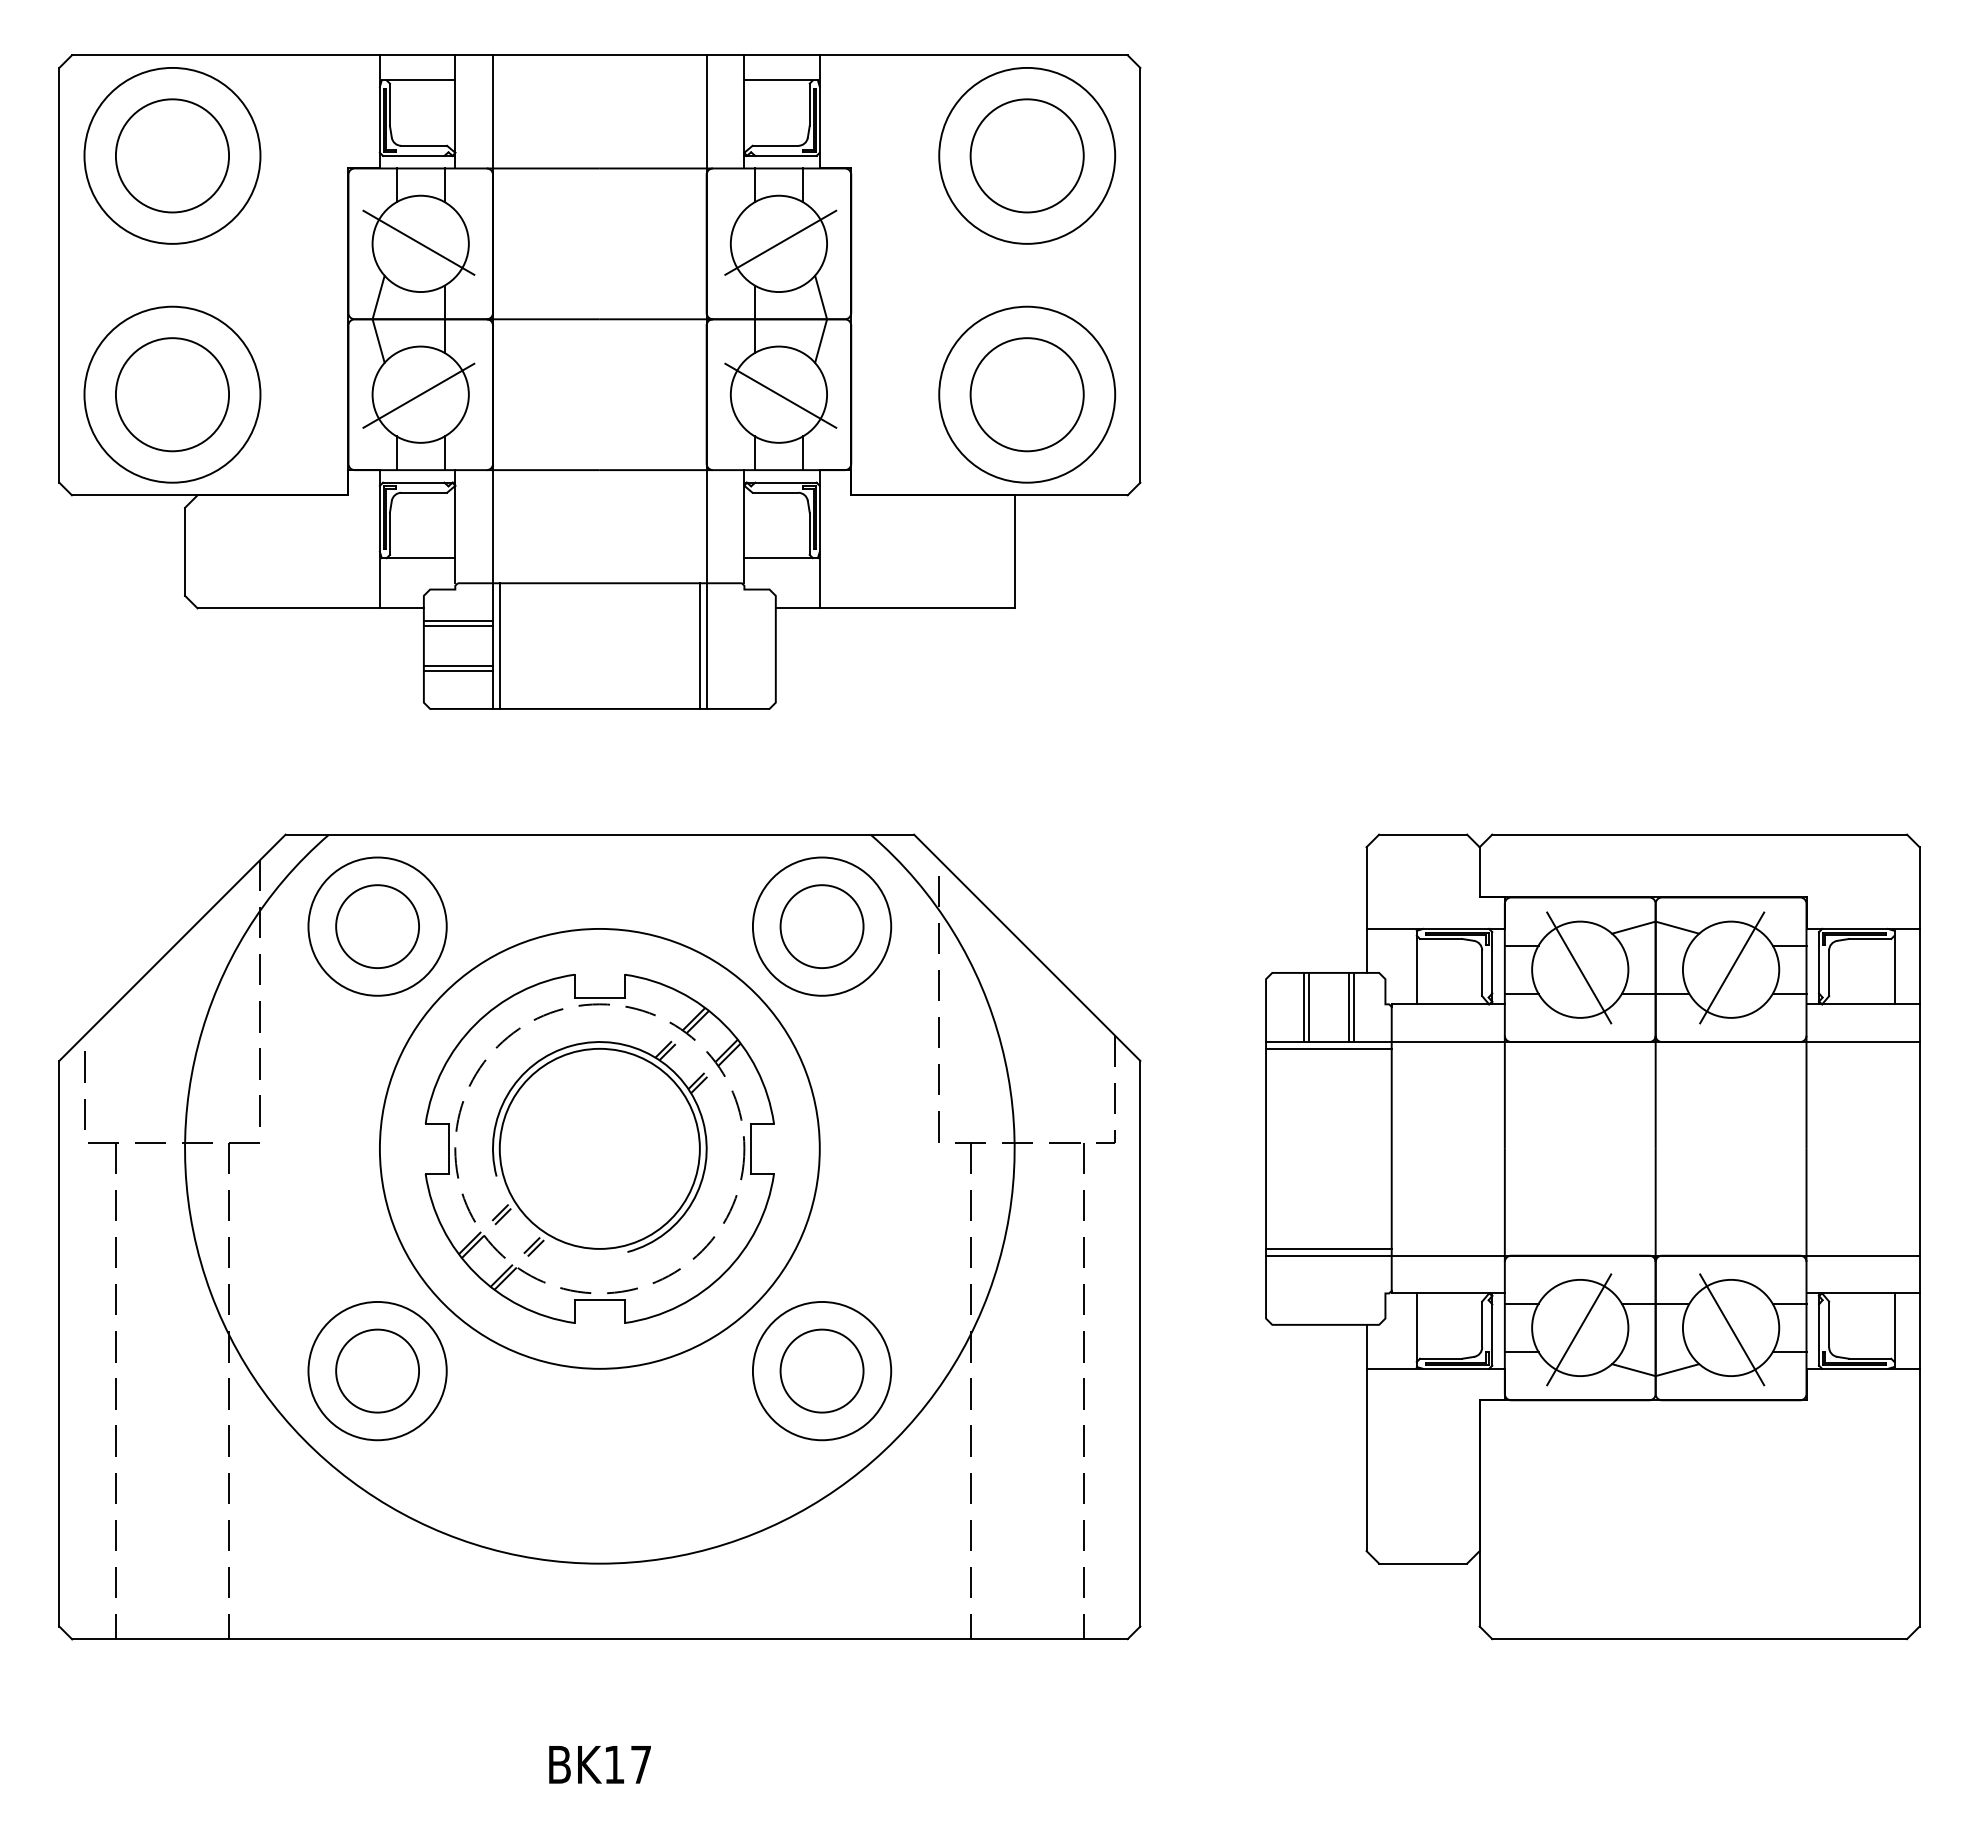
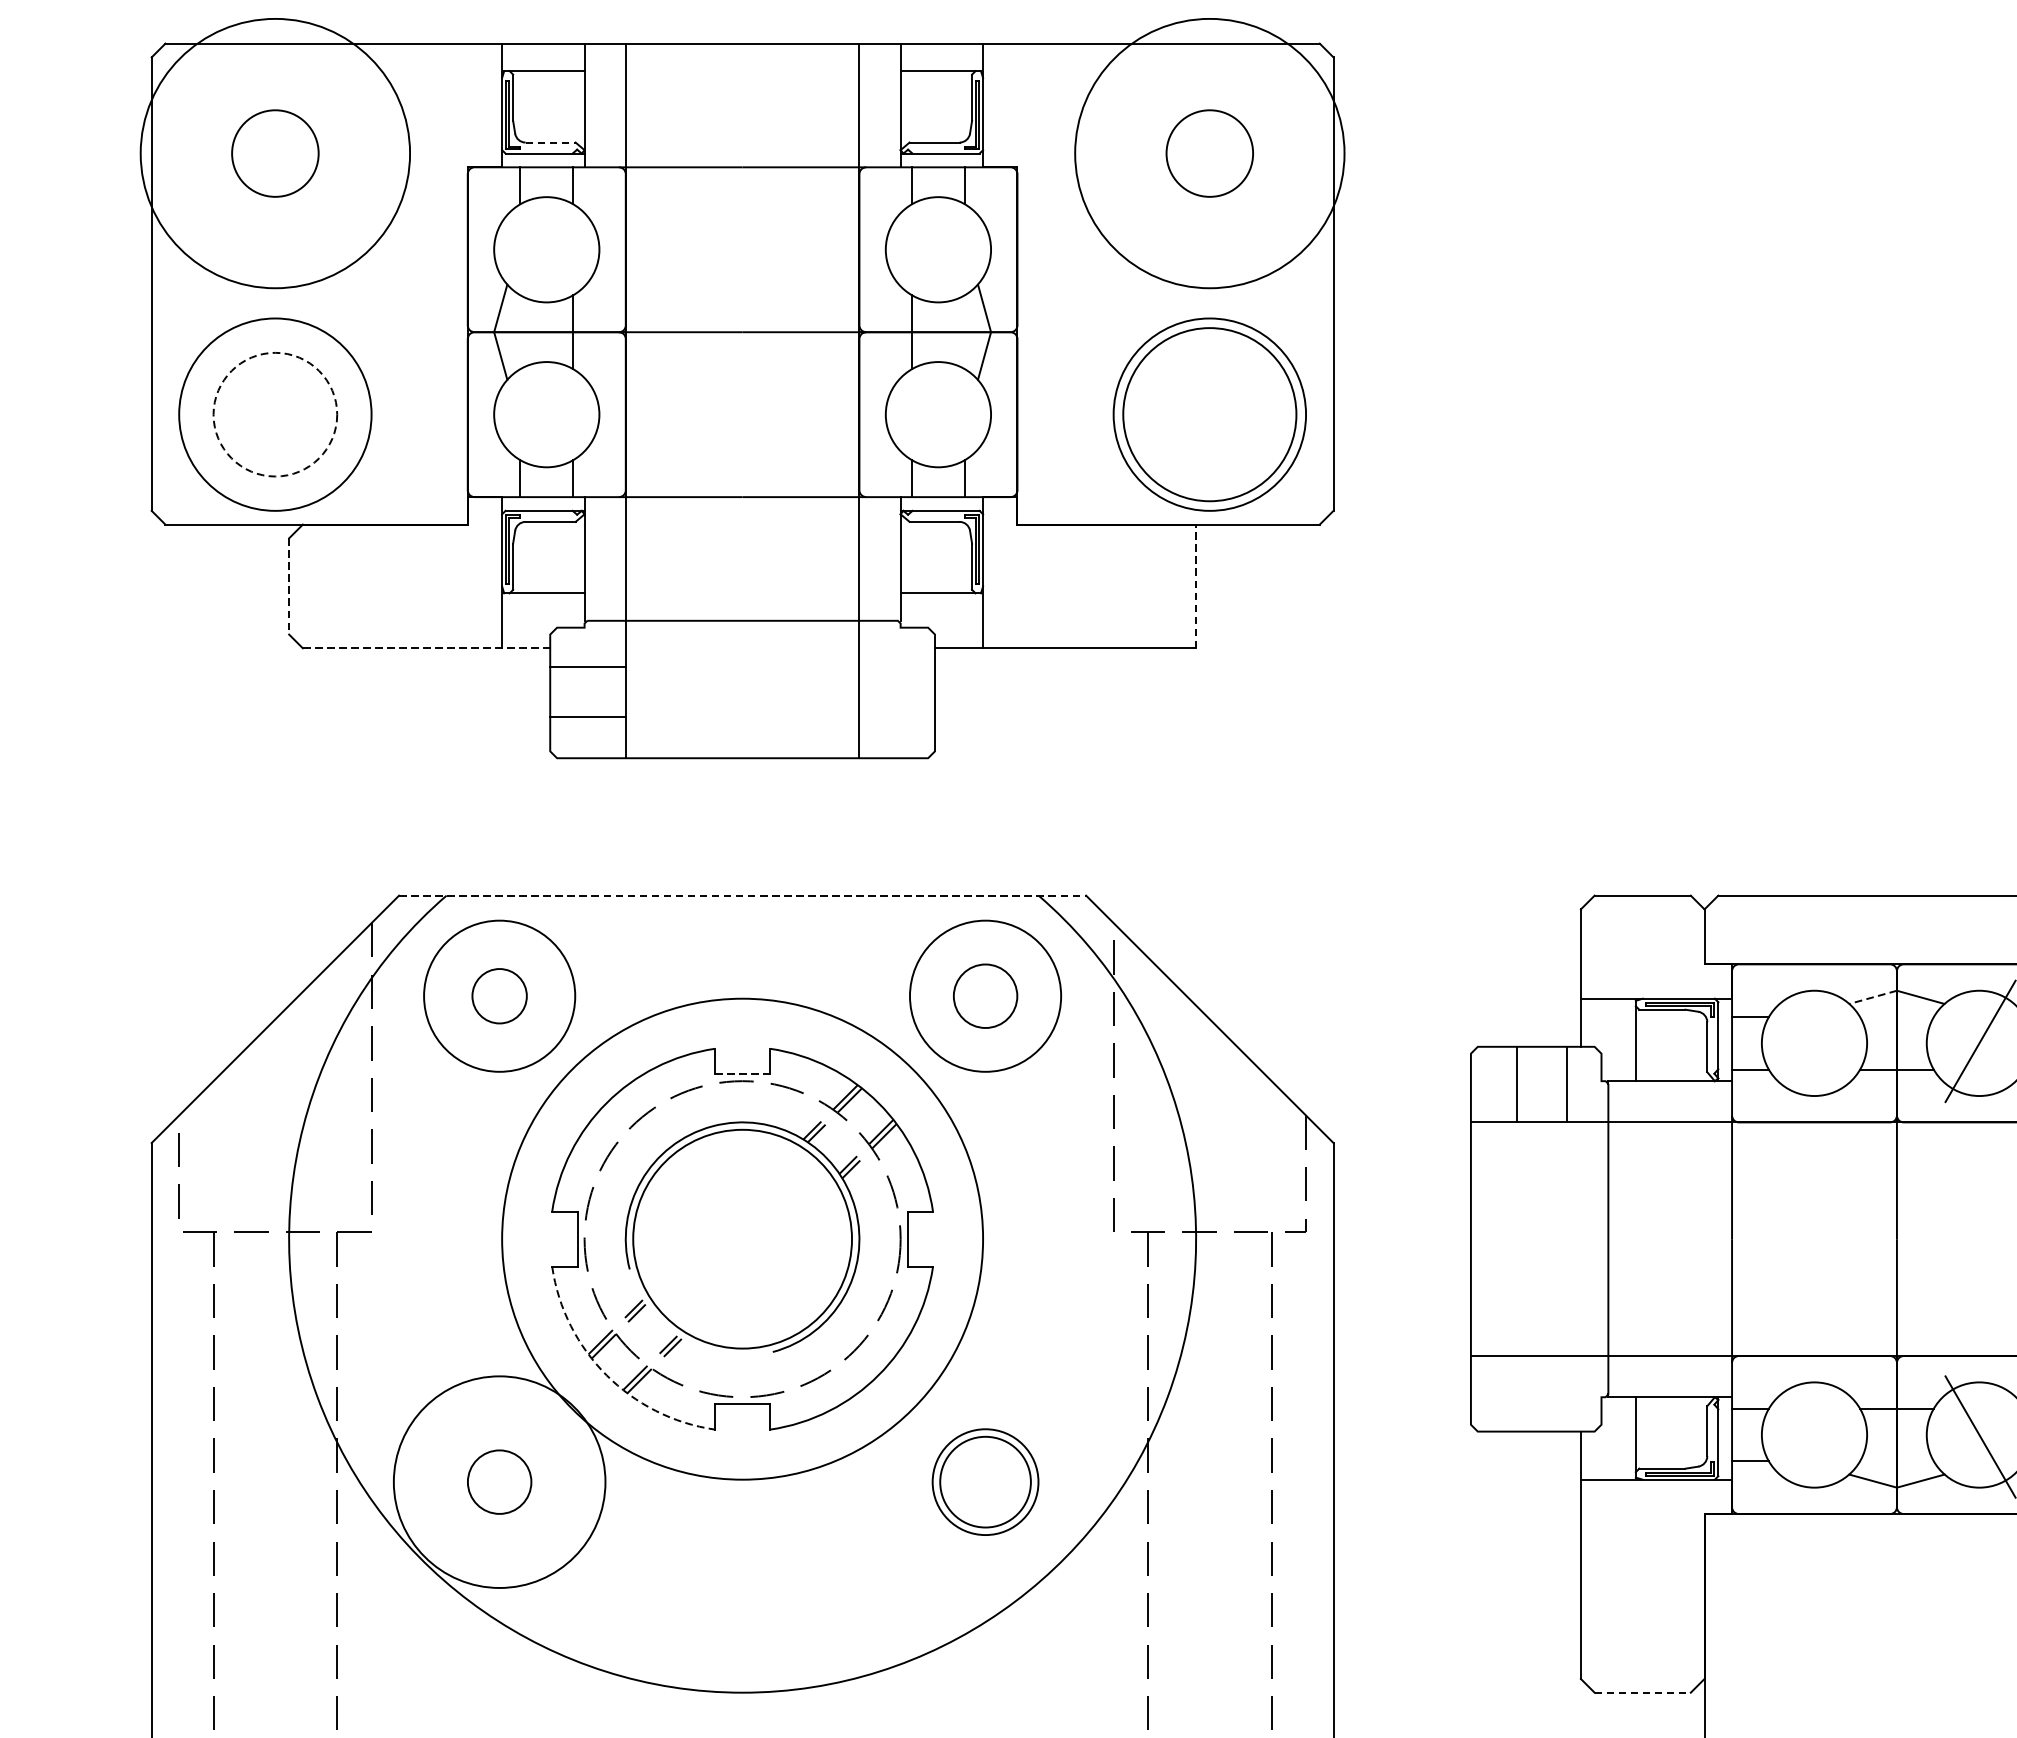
line: (424, 145) -> (550, 142), solid -> dashed
circle: (172, 155) -> (275, 153), size x0.7
circle: (172, 155) -> (275, 153), size x1.4
circle: (1026, 155) -> (1209, 153), size x0.7
circle: (1027, 155) -> (1210, 153), size x1.4
line: (418, 242) -> (544, 248), removed
line: (780, 242) -> (940, 248), removed
circle: (172, 394) -> (275, 414), solid -> dashed
circle: (1026, 394) -> (1209, 414), size x1.4
line: (418, 395) -> (544, 415), removed
line: (780, 395) -> (940, 415), removed
line: (185, 551) -> (289, 586), solid -> dashed
line: (1014, 551) -> (1195, 586), solid -> dashed
line: (311, 608) -> (427, 648), solid -> dashed
line: (458, 620) -> (588, 661), removed
line: (499, 645) -> (632, 688), removed
line: (699, 645) -> (851, 688), removed
line: (458, 666) -> (588, 711), removed
line: (600, 834) -> (743, 895), solid -> dashed
circle: (377, 926) -> (499, 996), size x0.6
circle: (821, 926) -> (984, 996), size x0.7
line: (1633, 927) -> (1872, 997), solid -> dashed
line: (1578, 967) -> (1812, 1040), removed
line: (600, 998) -> (743, 1074), solid -> dashed
line: (1303, 1007) -> (1511, 1084), removed
line: (1349, 1007) -> (1562, 1084), removed
line: (1328, 1048) -> (1539, 1129), removed
line: (1328, 1248) -> (1539, 1348), removed
arc: (475, 1273) -> (606, 1375), solid -> dashed
line: (1578, 1329) -> (1812, 1436), removed
circle: (377, 1370) -> (499, 1481), size x0.7
circle: (377, 1370) -> (499, 1481), size x1.4
circle: (821, 1370) -> (984, 1481), size x0.7
line: (1423, 1563) -> (1643, 1692), solid -> dashed

